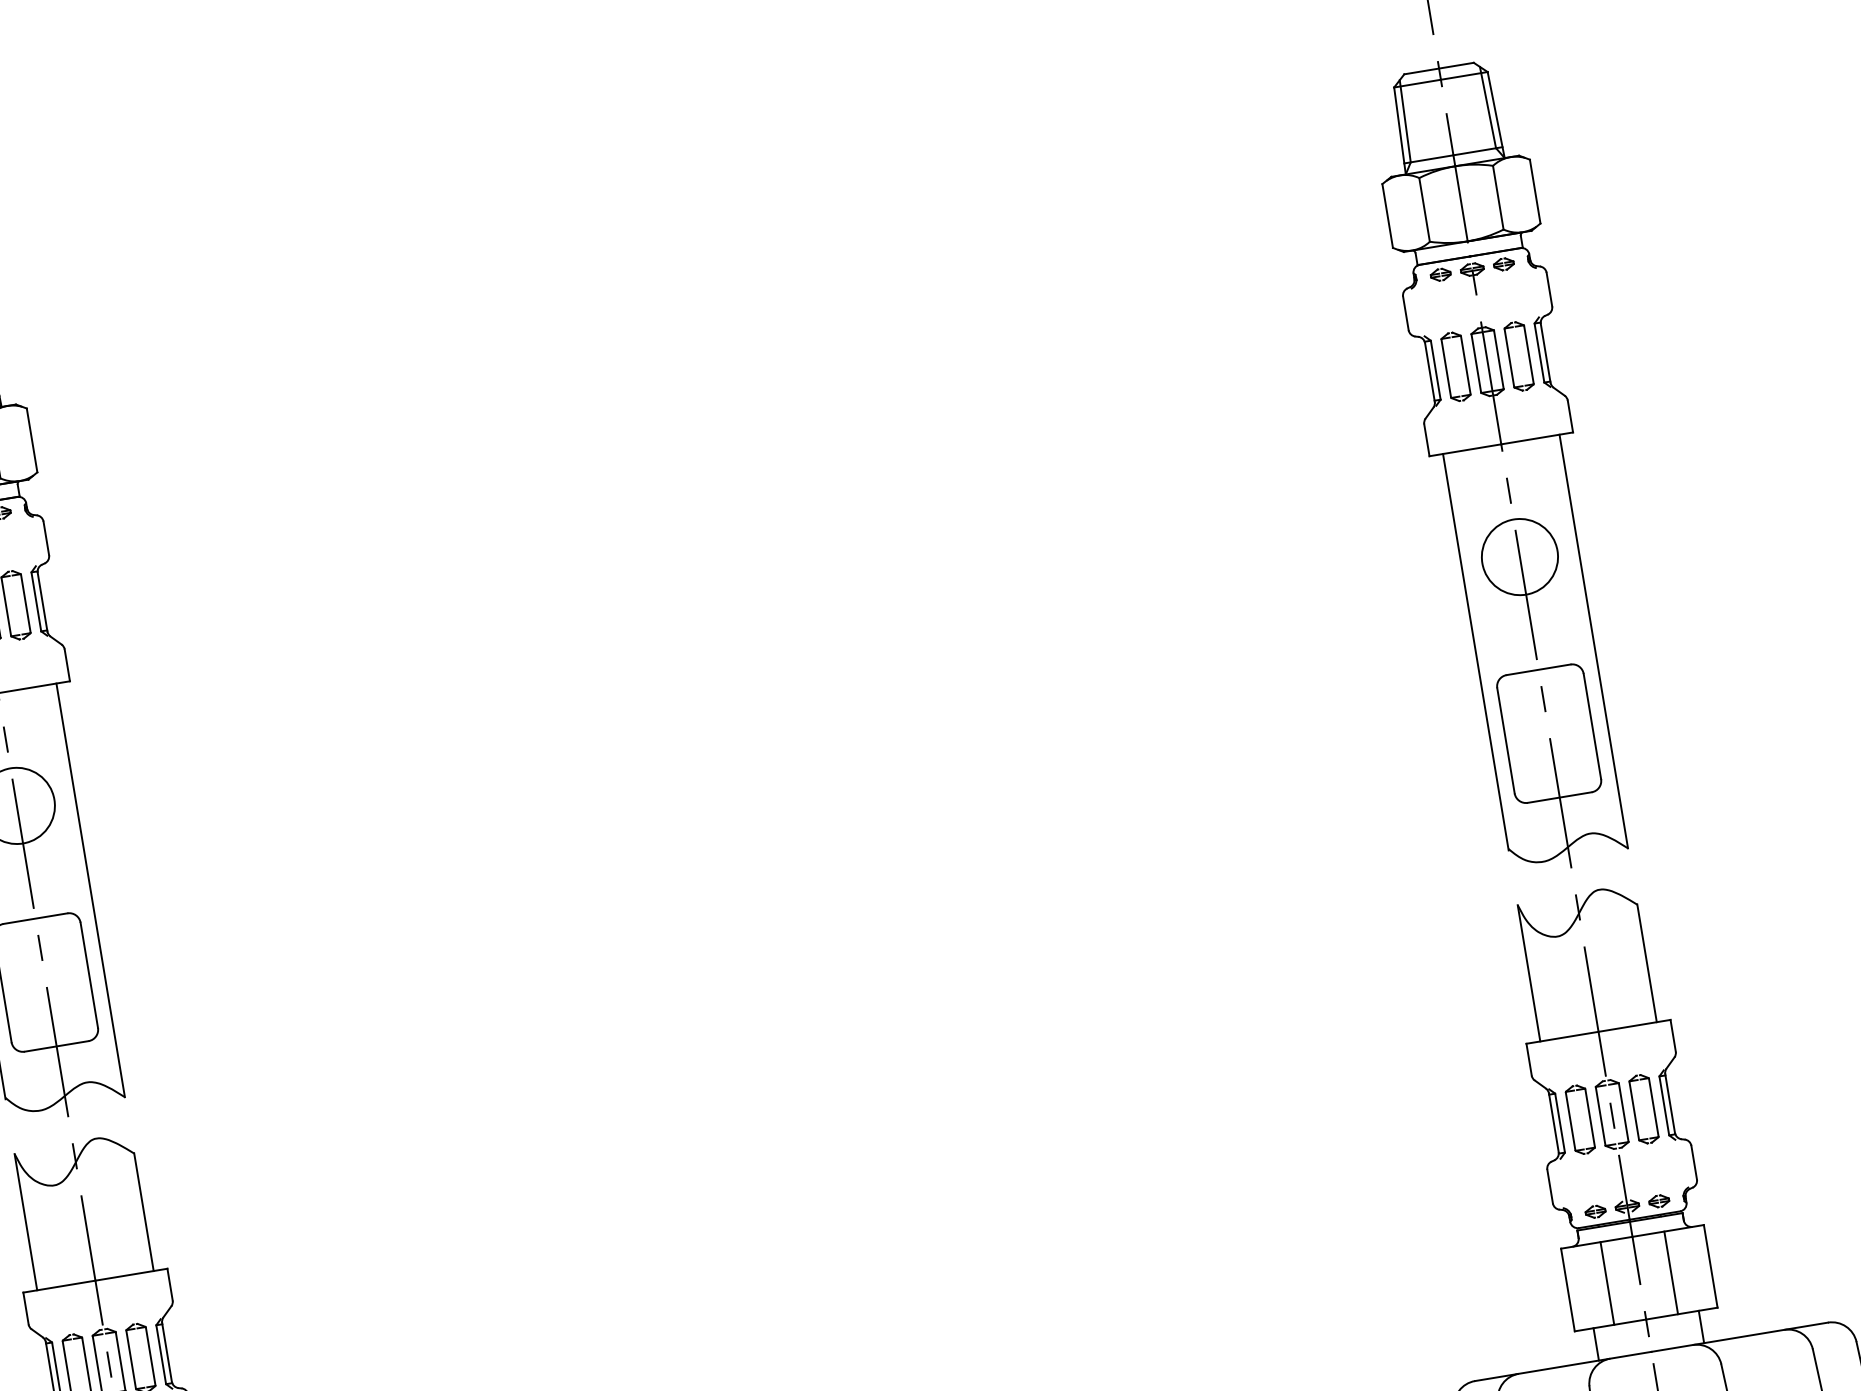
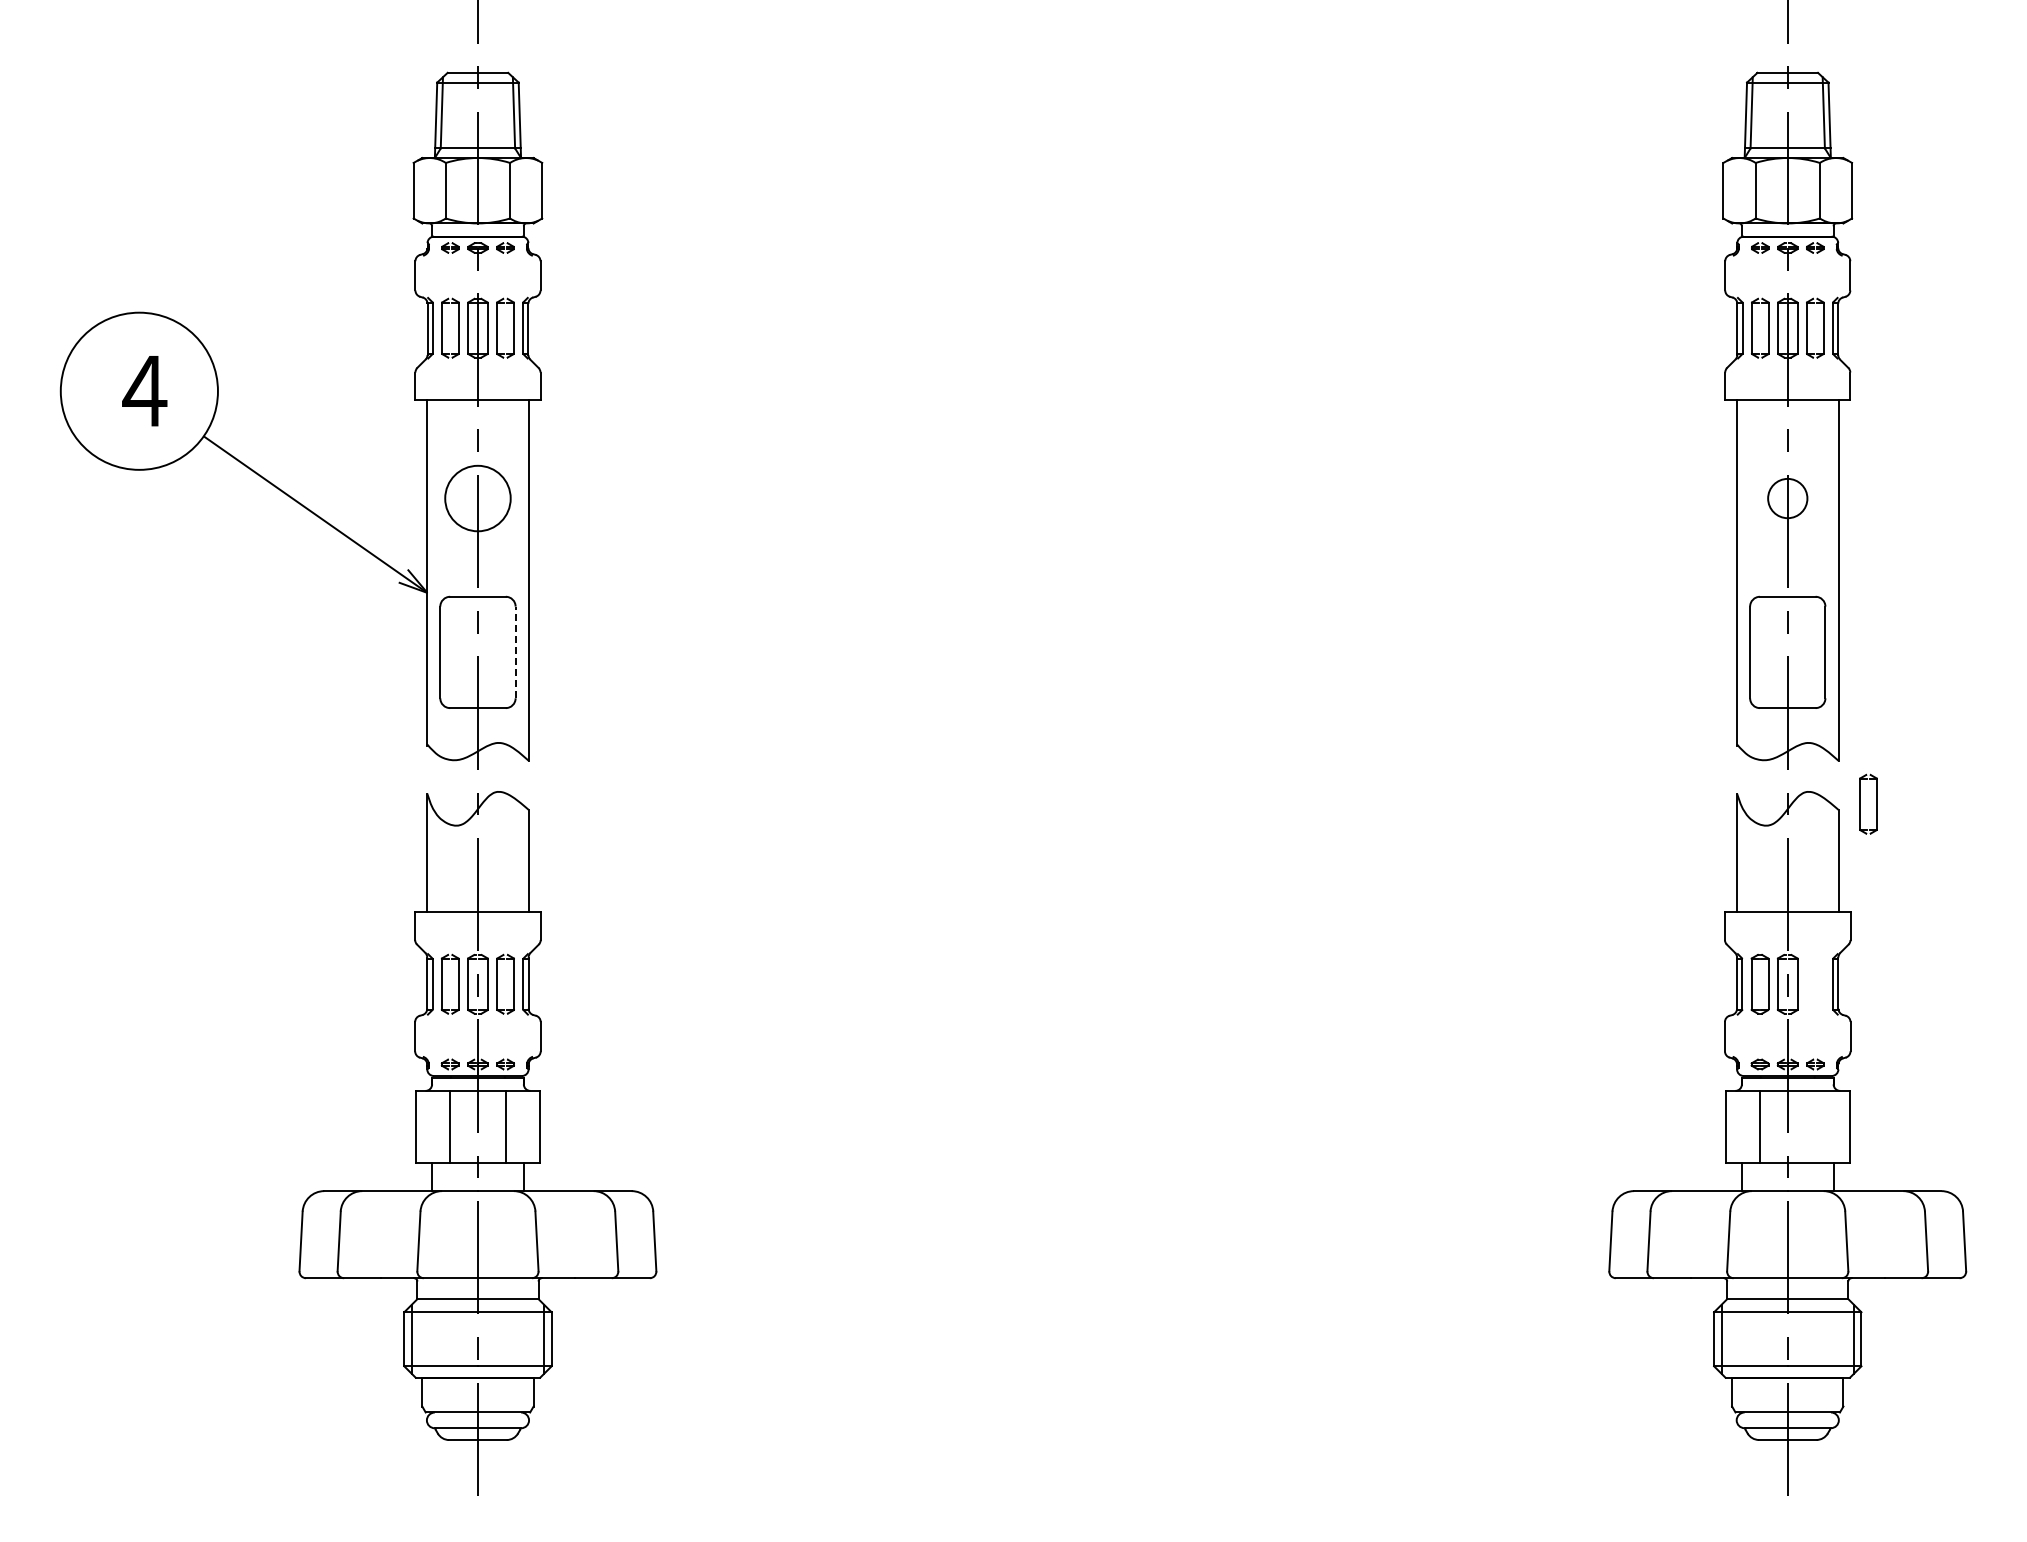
circle: (1519, 557) -> (1787, 498), size x0.6
line: (89, 975) -> (515, 652), solid -> dashed
part: (1634, 1109) -> (1860, 803), moved
line: (1671, 1272) -> (1815, 1126), removed

